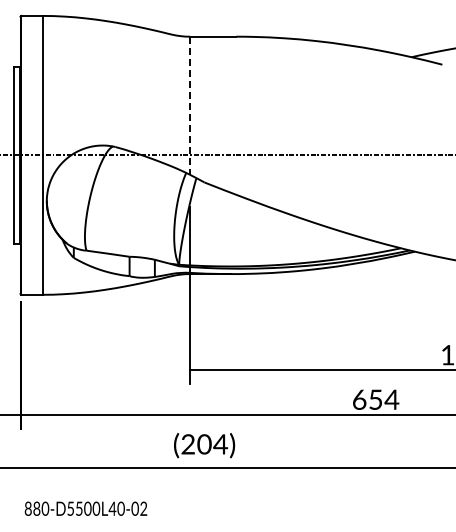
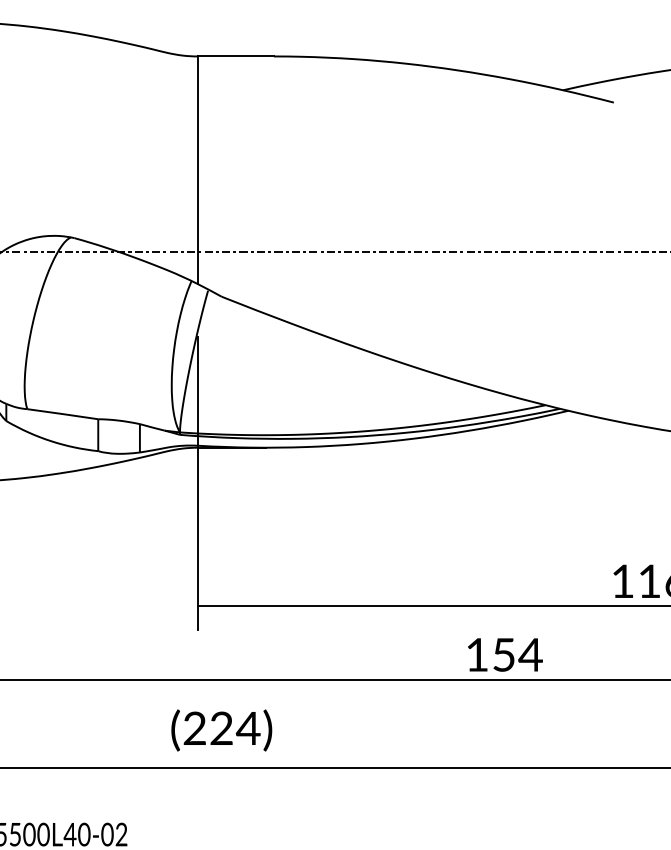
line: (190, 106) -> (198, 171), dashed -> solid
text: (359, 399) -> (477, 654), 654 -> 154
text: (204, 444) -> (221, 728), (204) -> (224)

